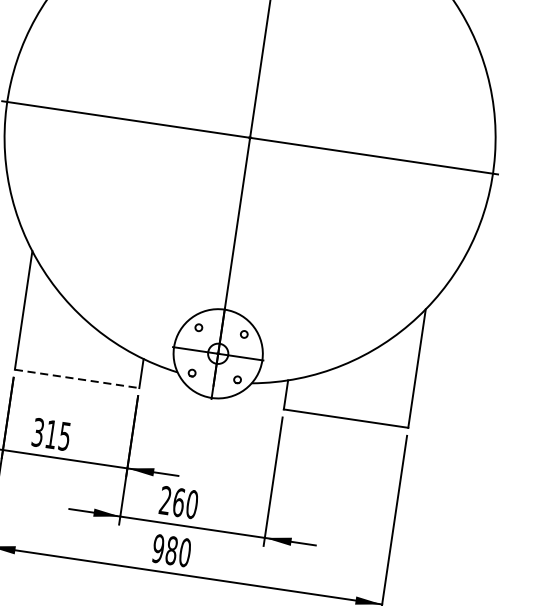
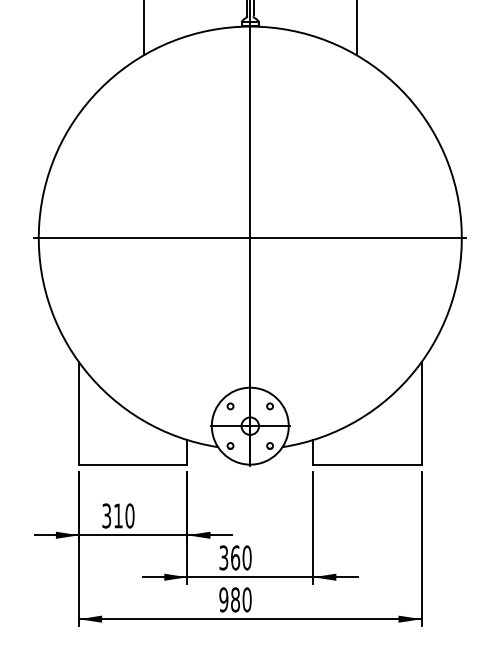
line: (77, 379) -> (133, 465), dashed -> solid
text: (64, 435) -> (129, 515), 315 -> 310
text: (165, 501) -> (223, 558), 260 -> 360

